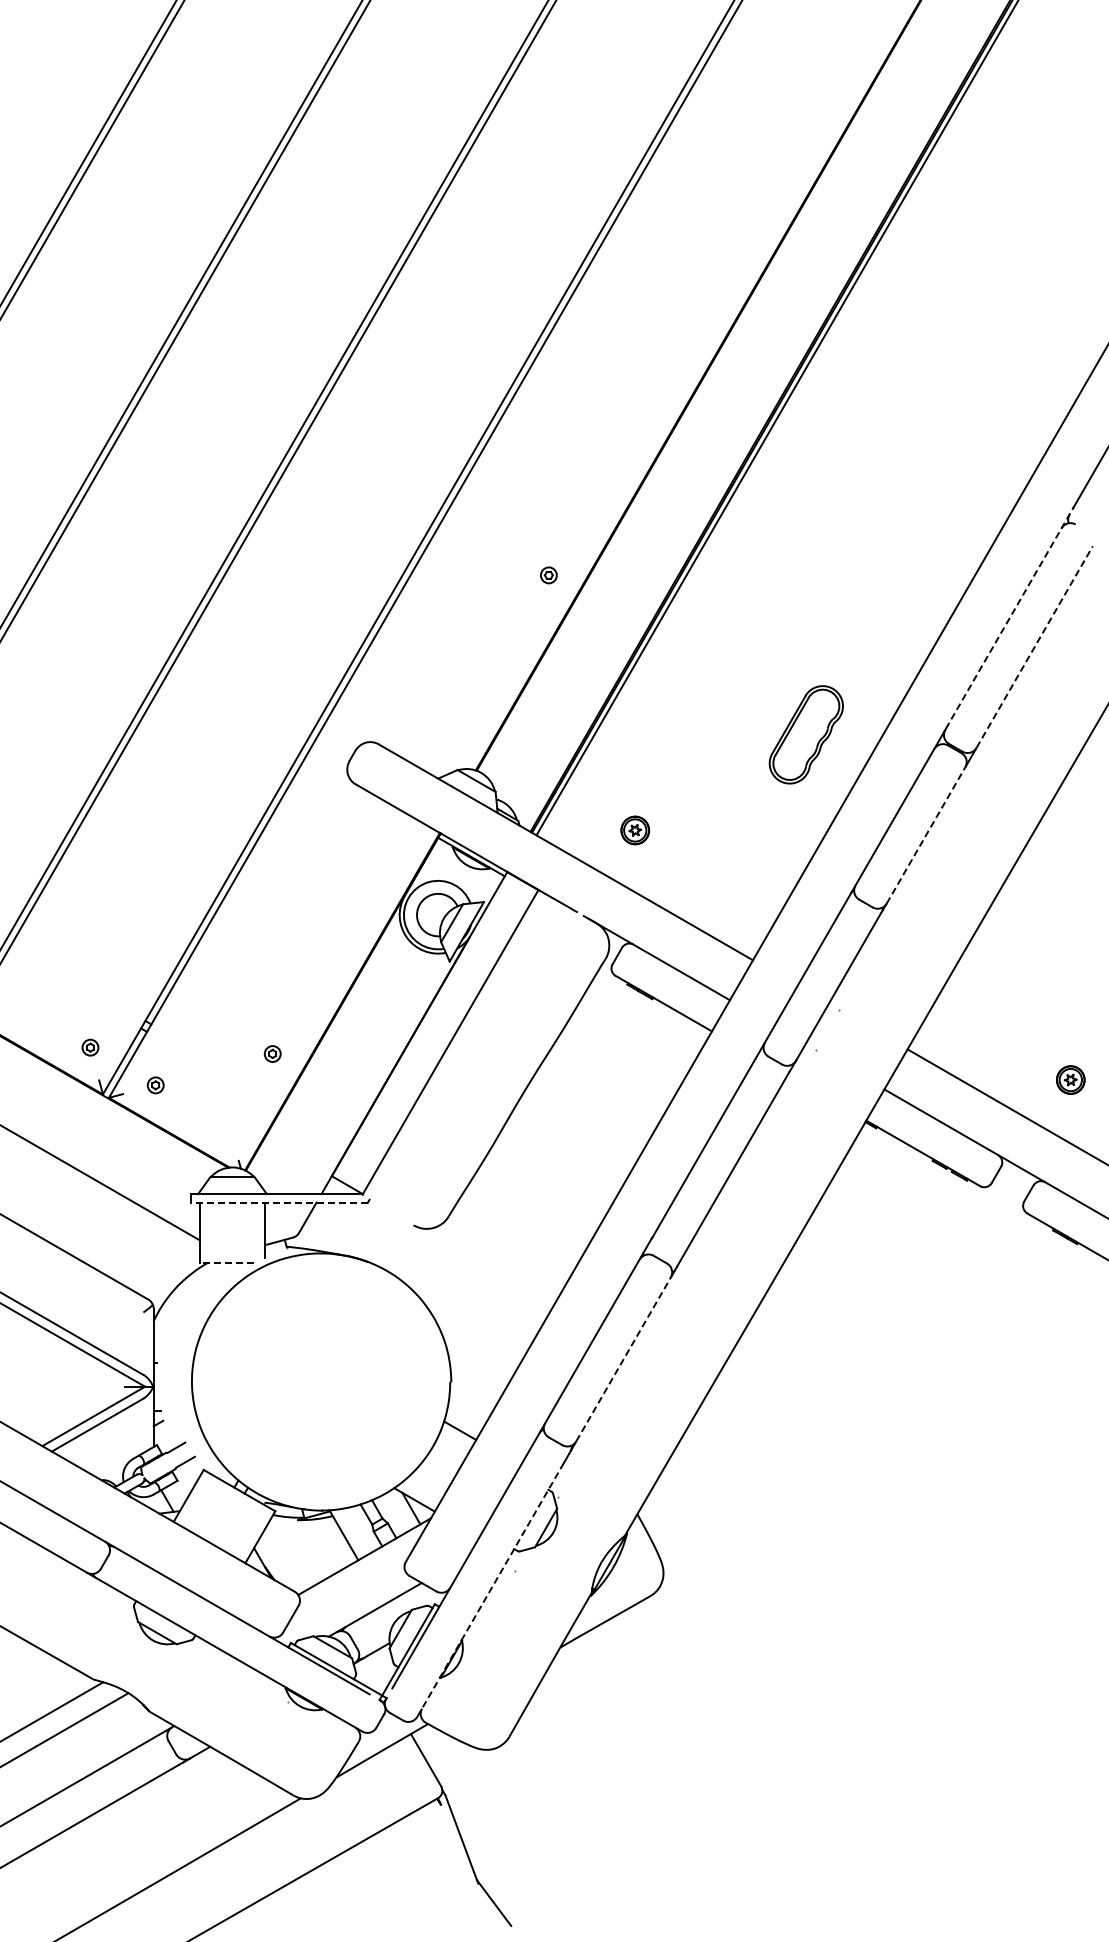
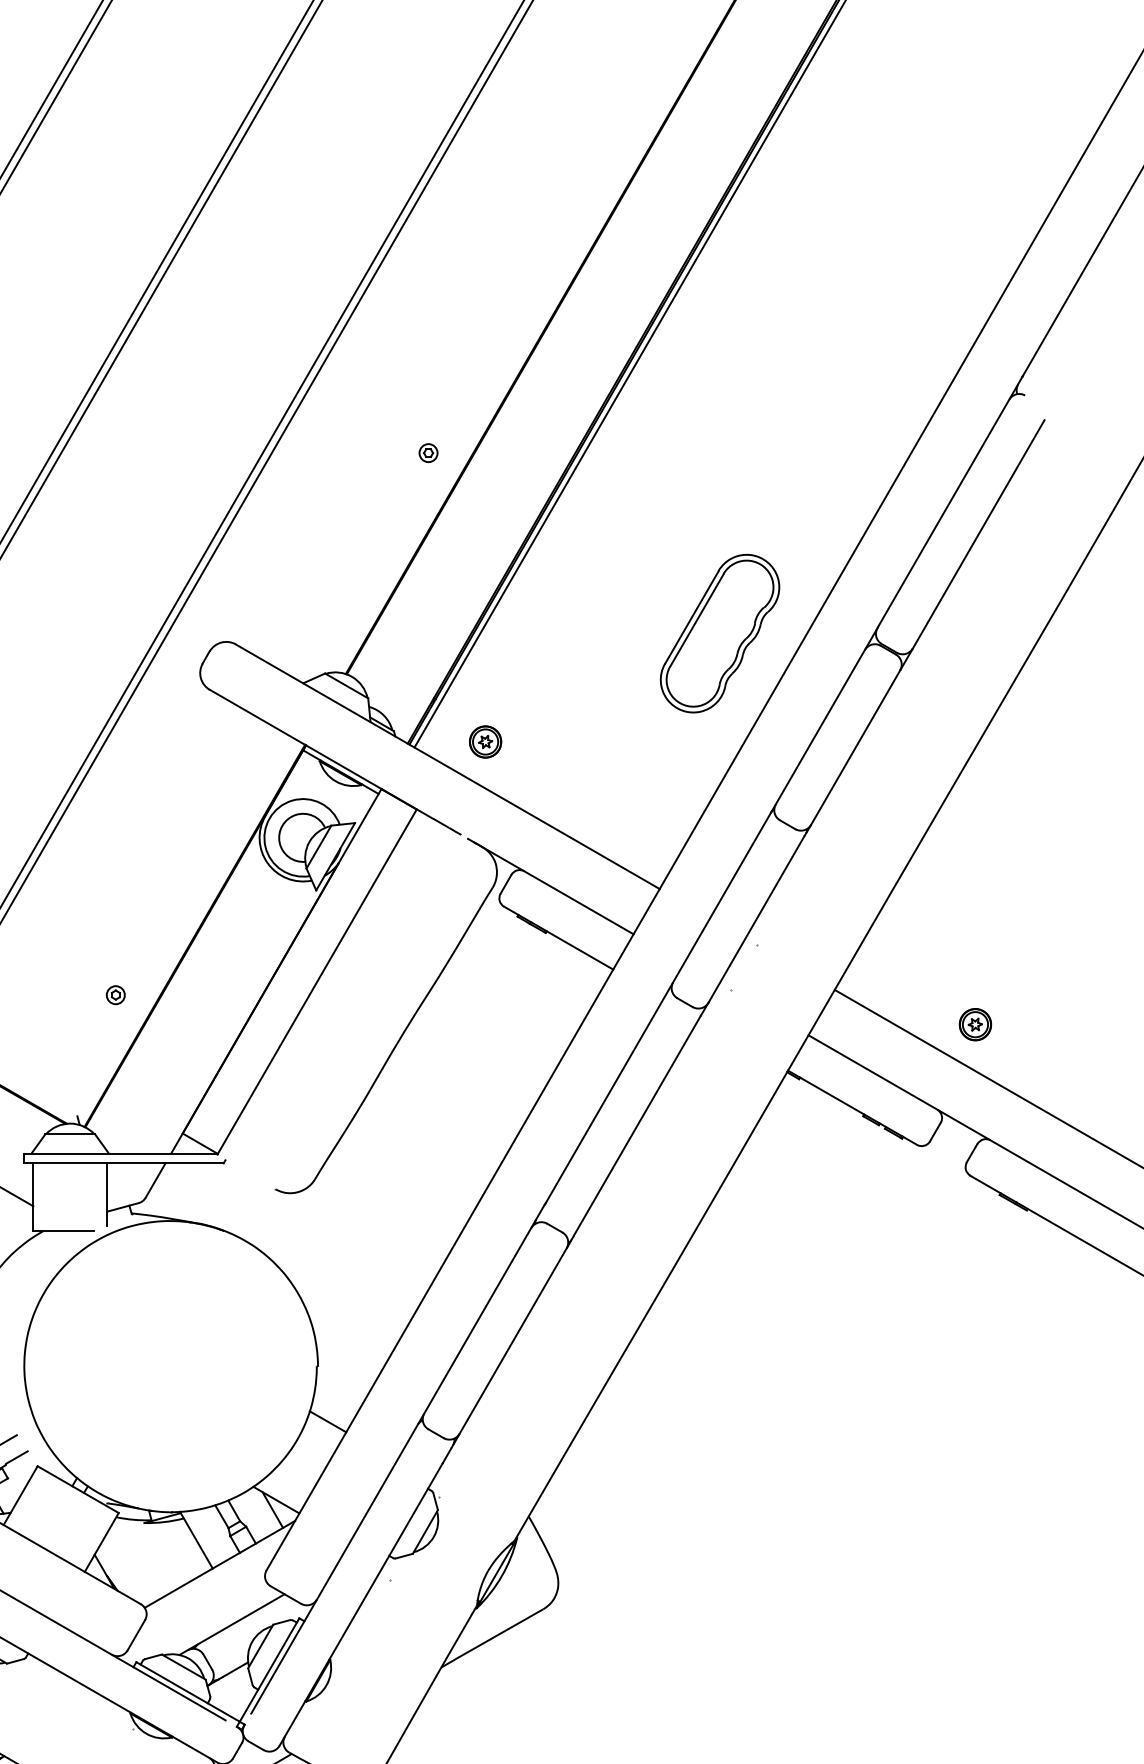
line: (1009, 618) -> (950, 501), dashed -> solid
line: (1034, 646) -> (978, 533), dashed -> solid
part: (806, 734) -> (720, 633), size x1.43
part: (634, 830) -> (484, 742), moved
line: (926, 835) -> (856, 747), dashed -> solid
part: (1070, 1079) -> (975, 1024), moved
line: (279, 1202) -> (123, 1163), dashed -> solid
line: (226, 1262) -> (63, 1231), dashed -> solid
line: (623, 1359) -> (513, 1341), dashed -> solid
line: (489, 1591) -> (361, 1603), dashed -> solid

